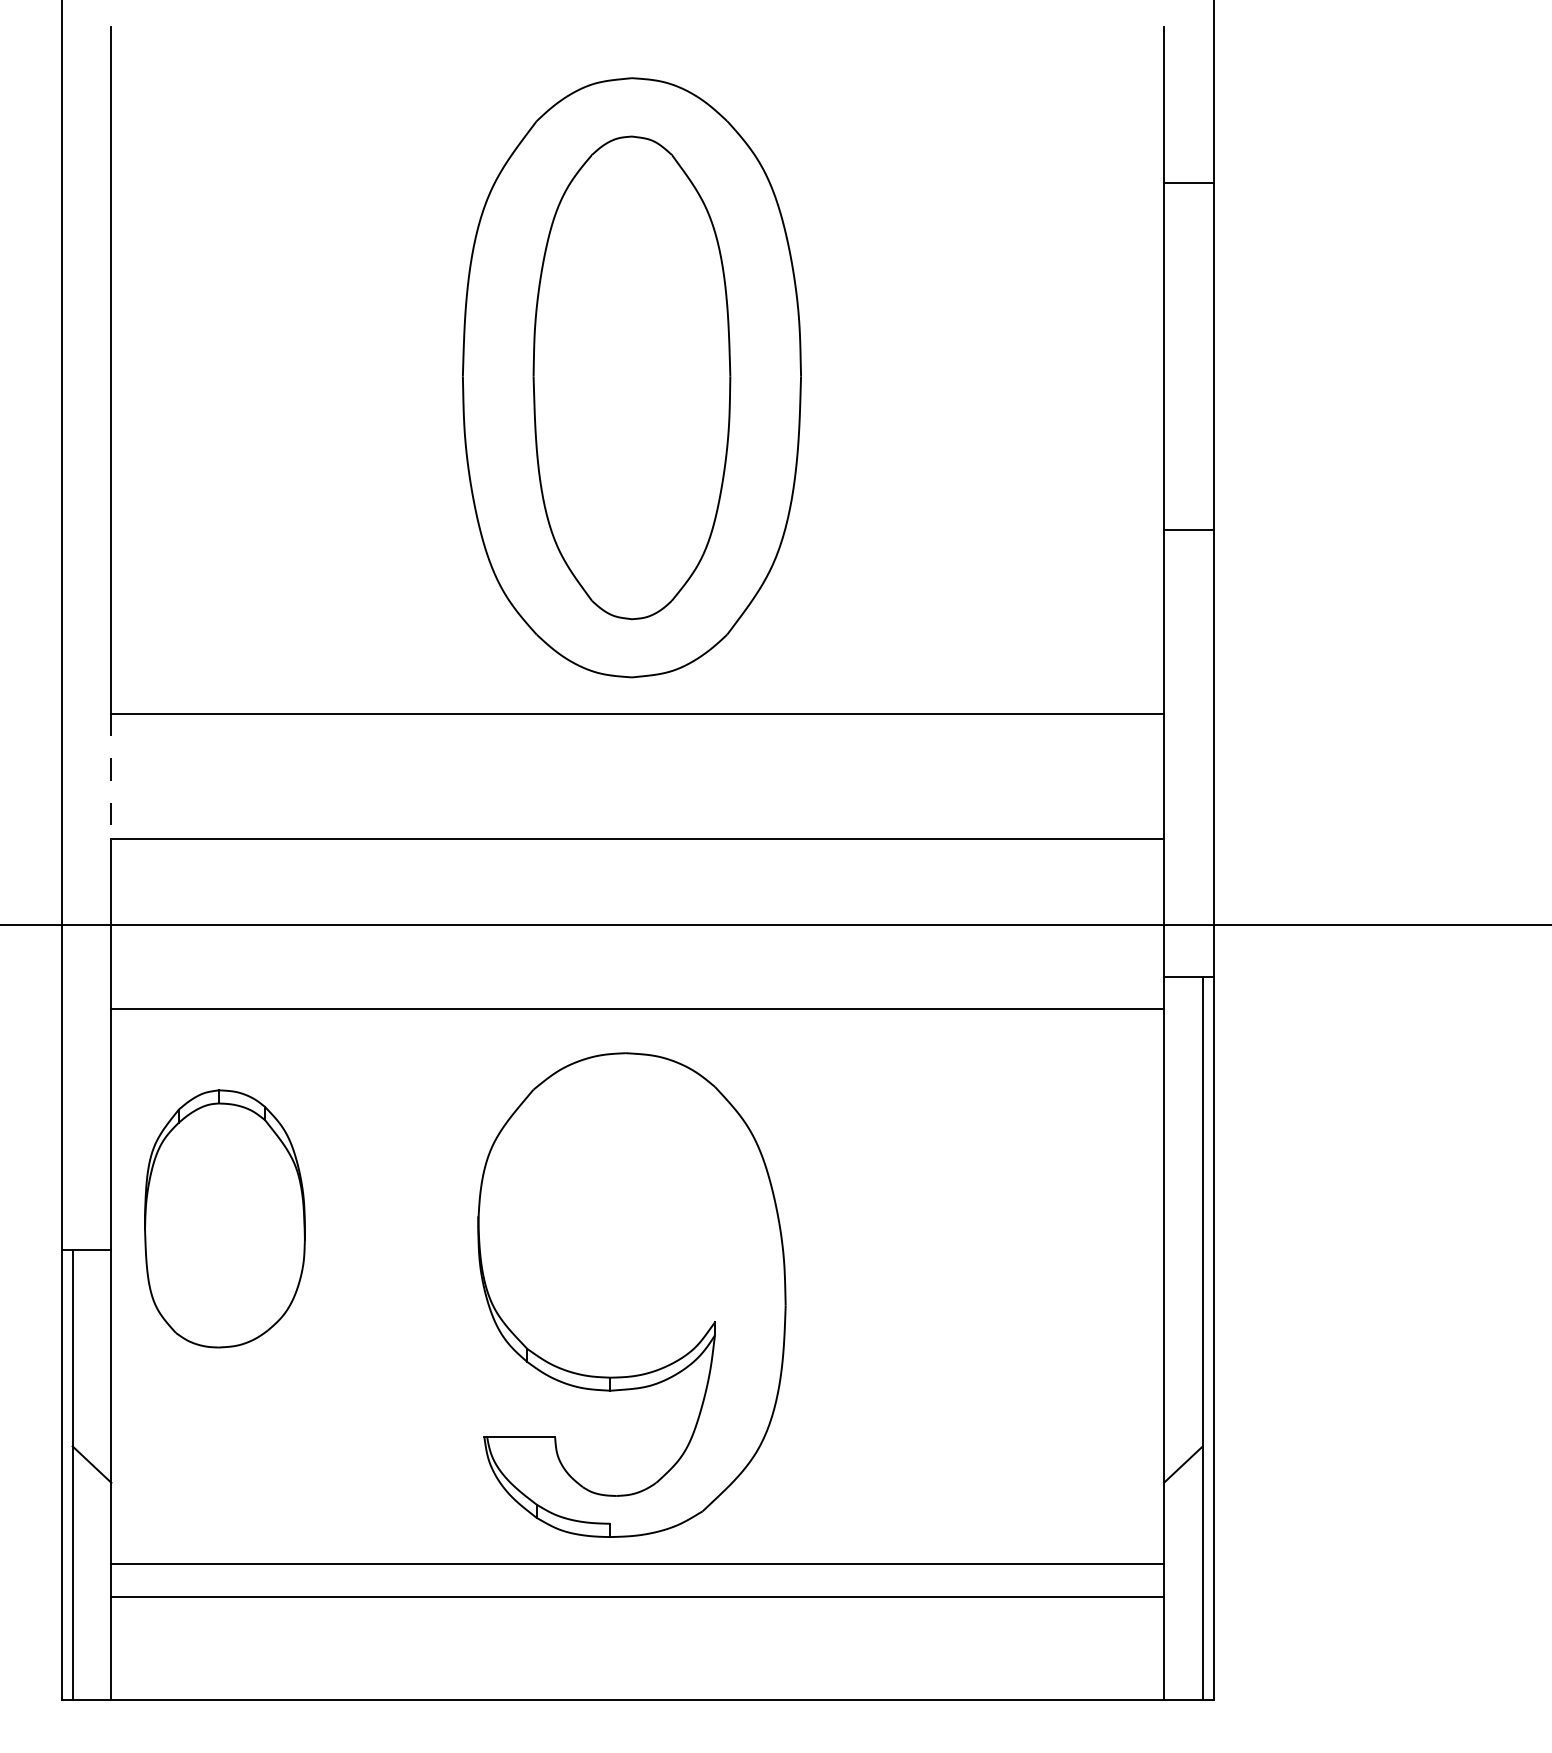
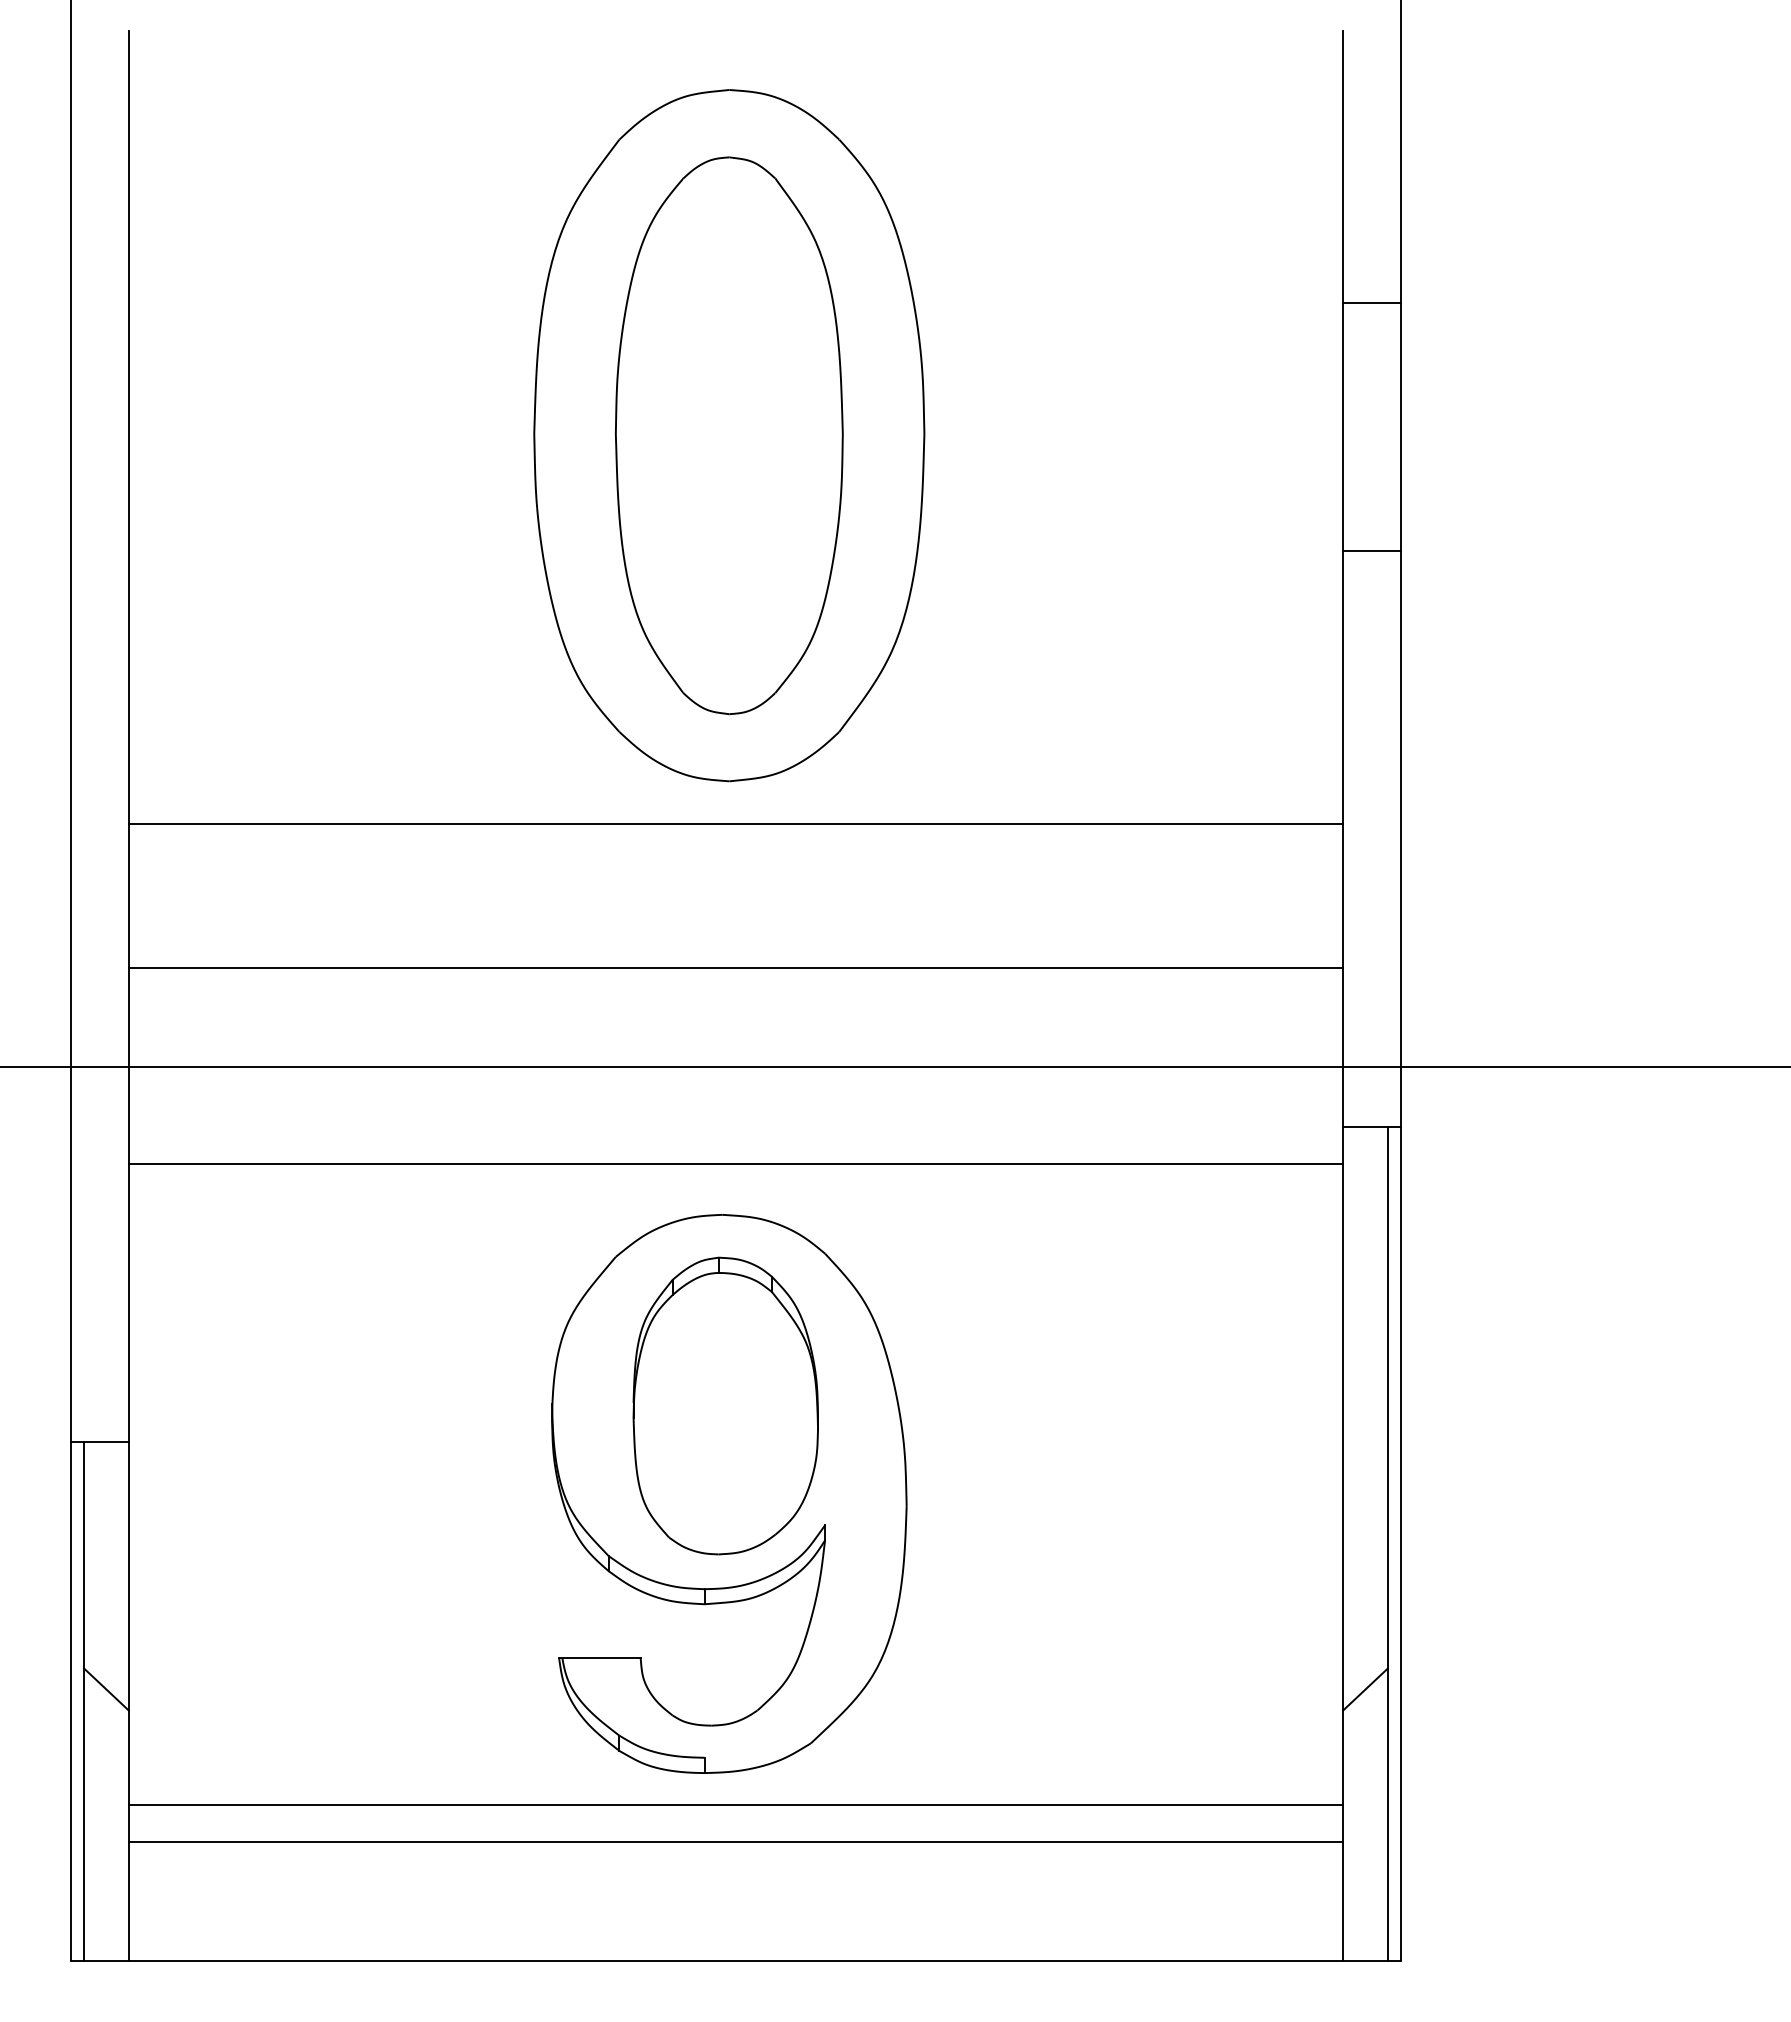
line: (1188, 183) -> (1371, 303), moved
line: (1188, 530) -> (1371, 551), moved
line: (111, 777) -> (128, 896), dashed -> solid
part: (224, 1218) -> (725, 1405), moved

